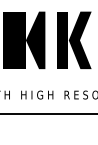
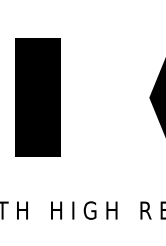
fill: (35, 40) -> (80, 97), removed
fill: (62, 40) -> (136, 97), removed

